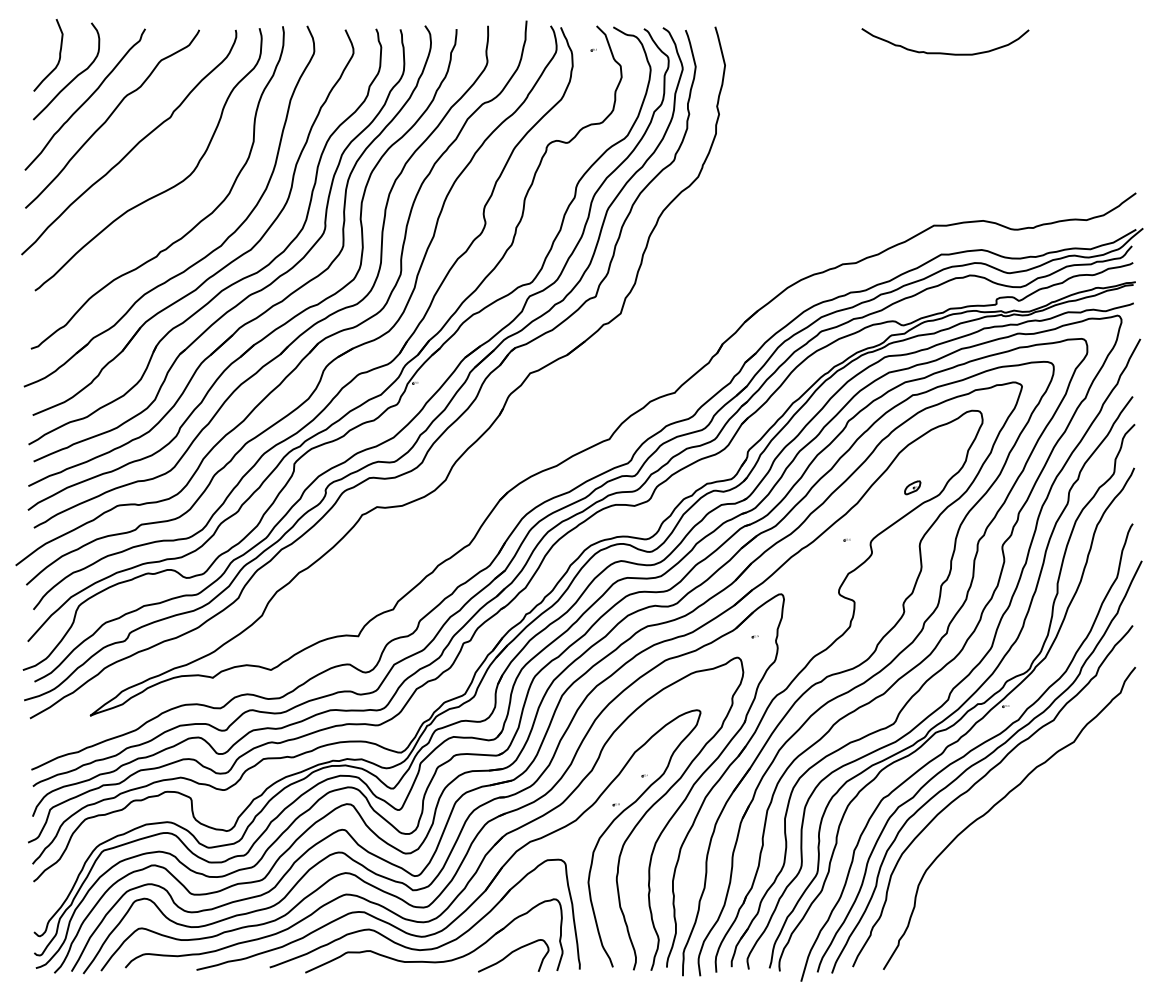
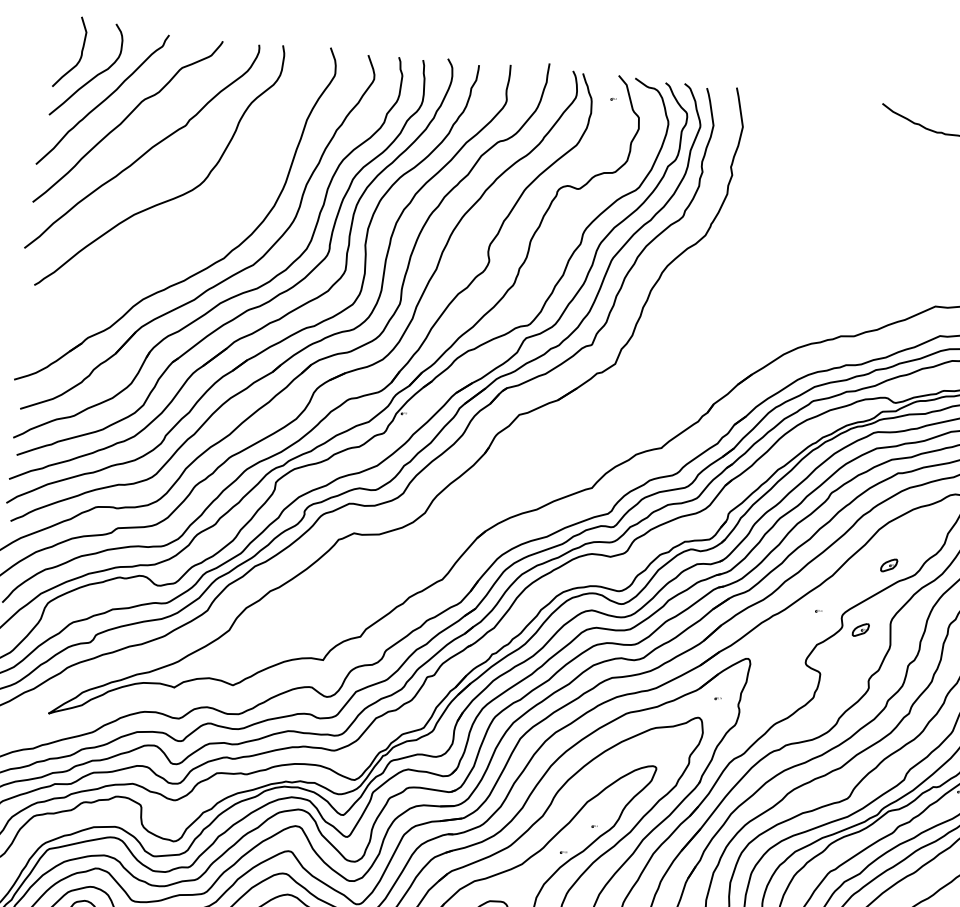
curve: (193, 226) -> (198, 236), removed
part: (890, 554) -> (860, 629), added

